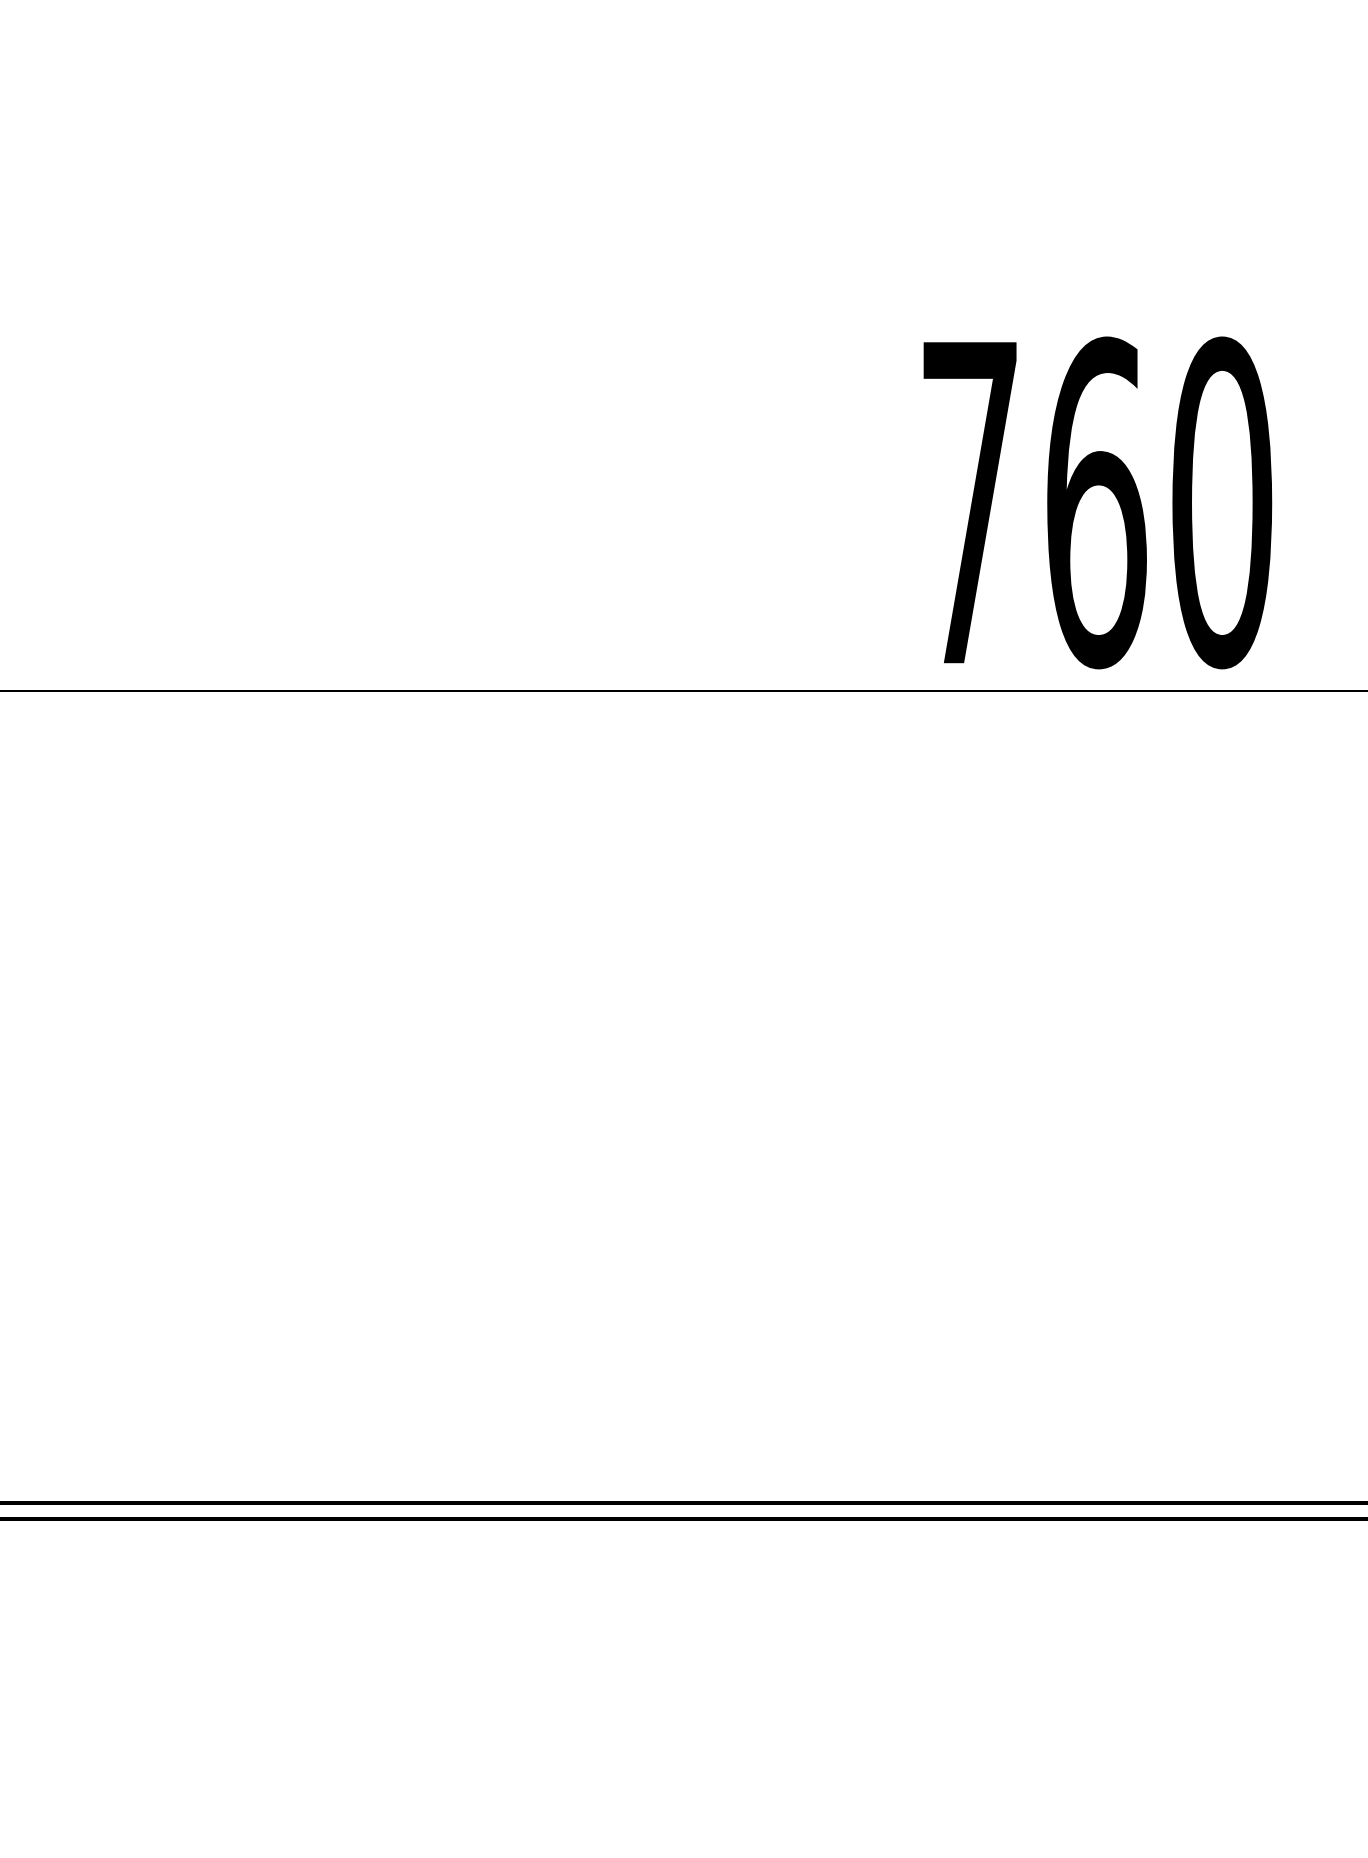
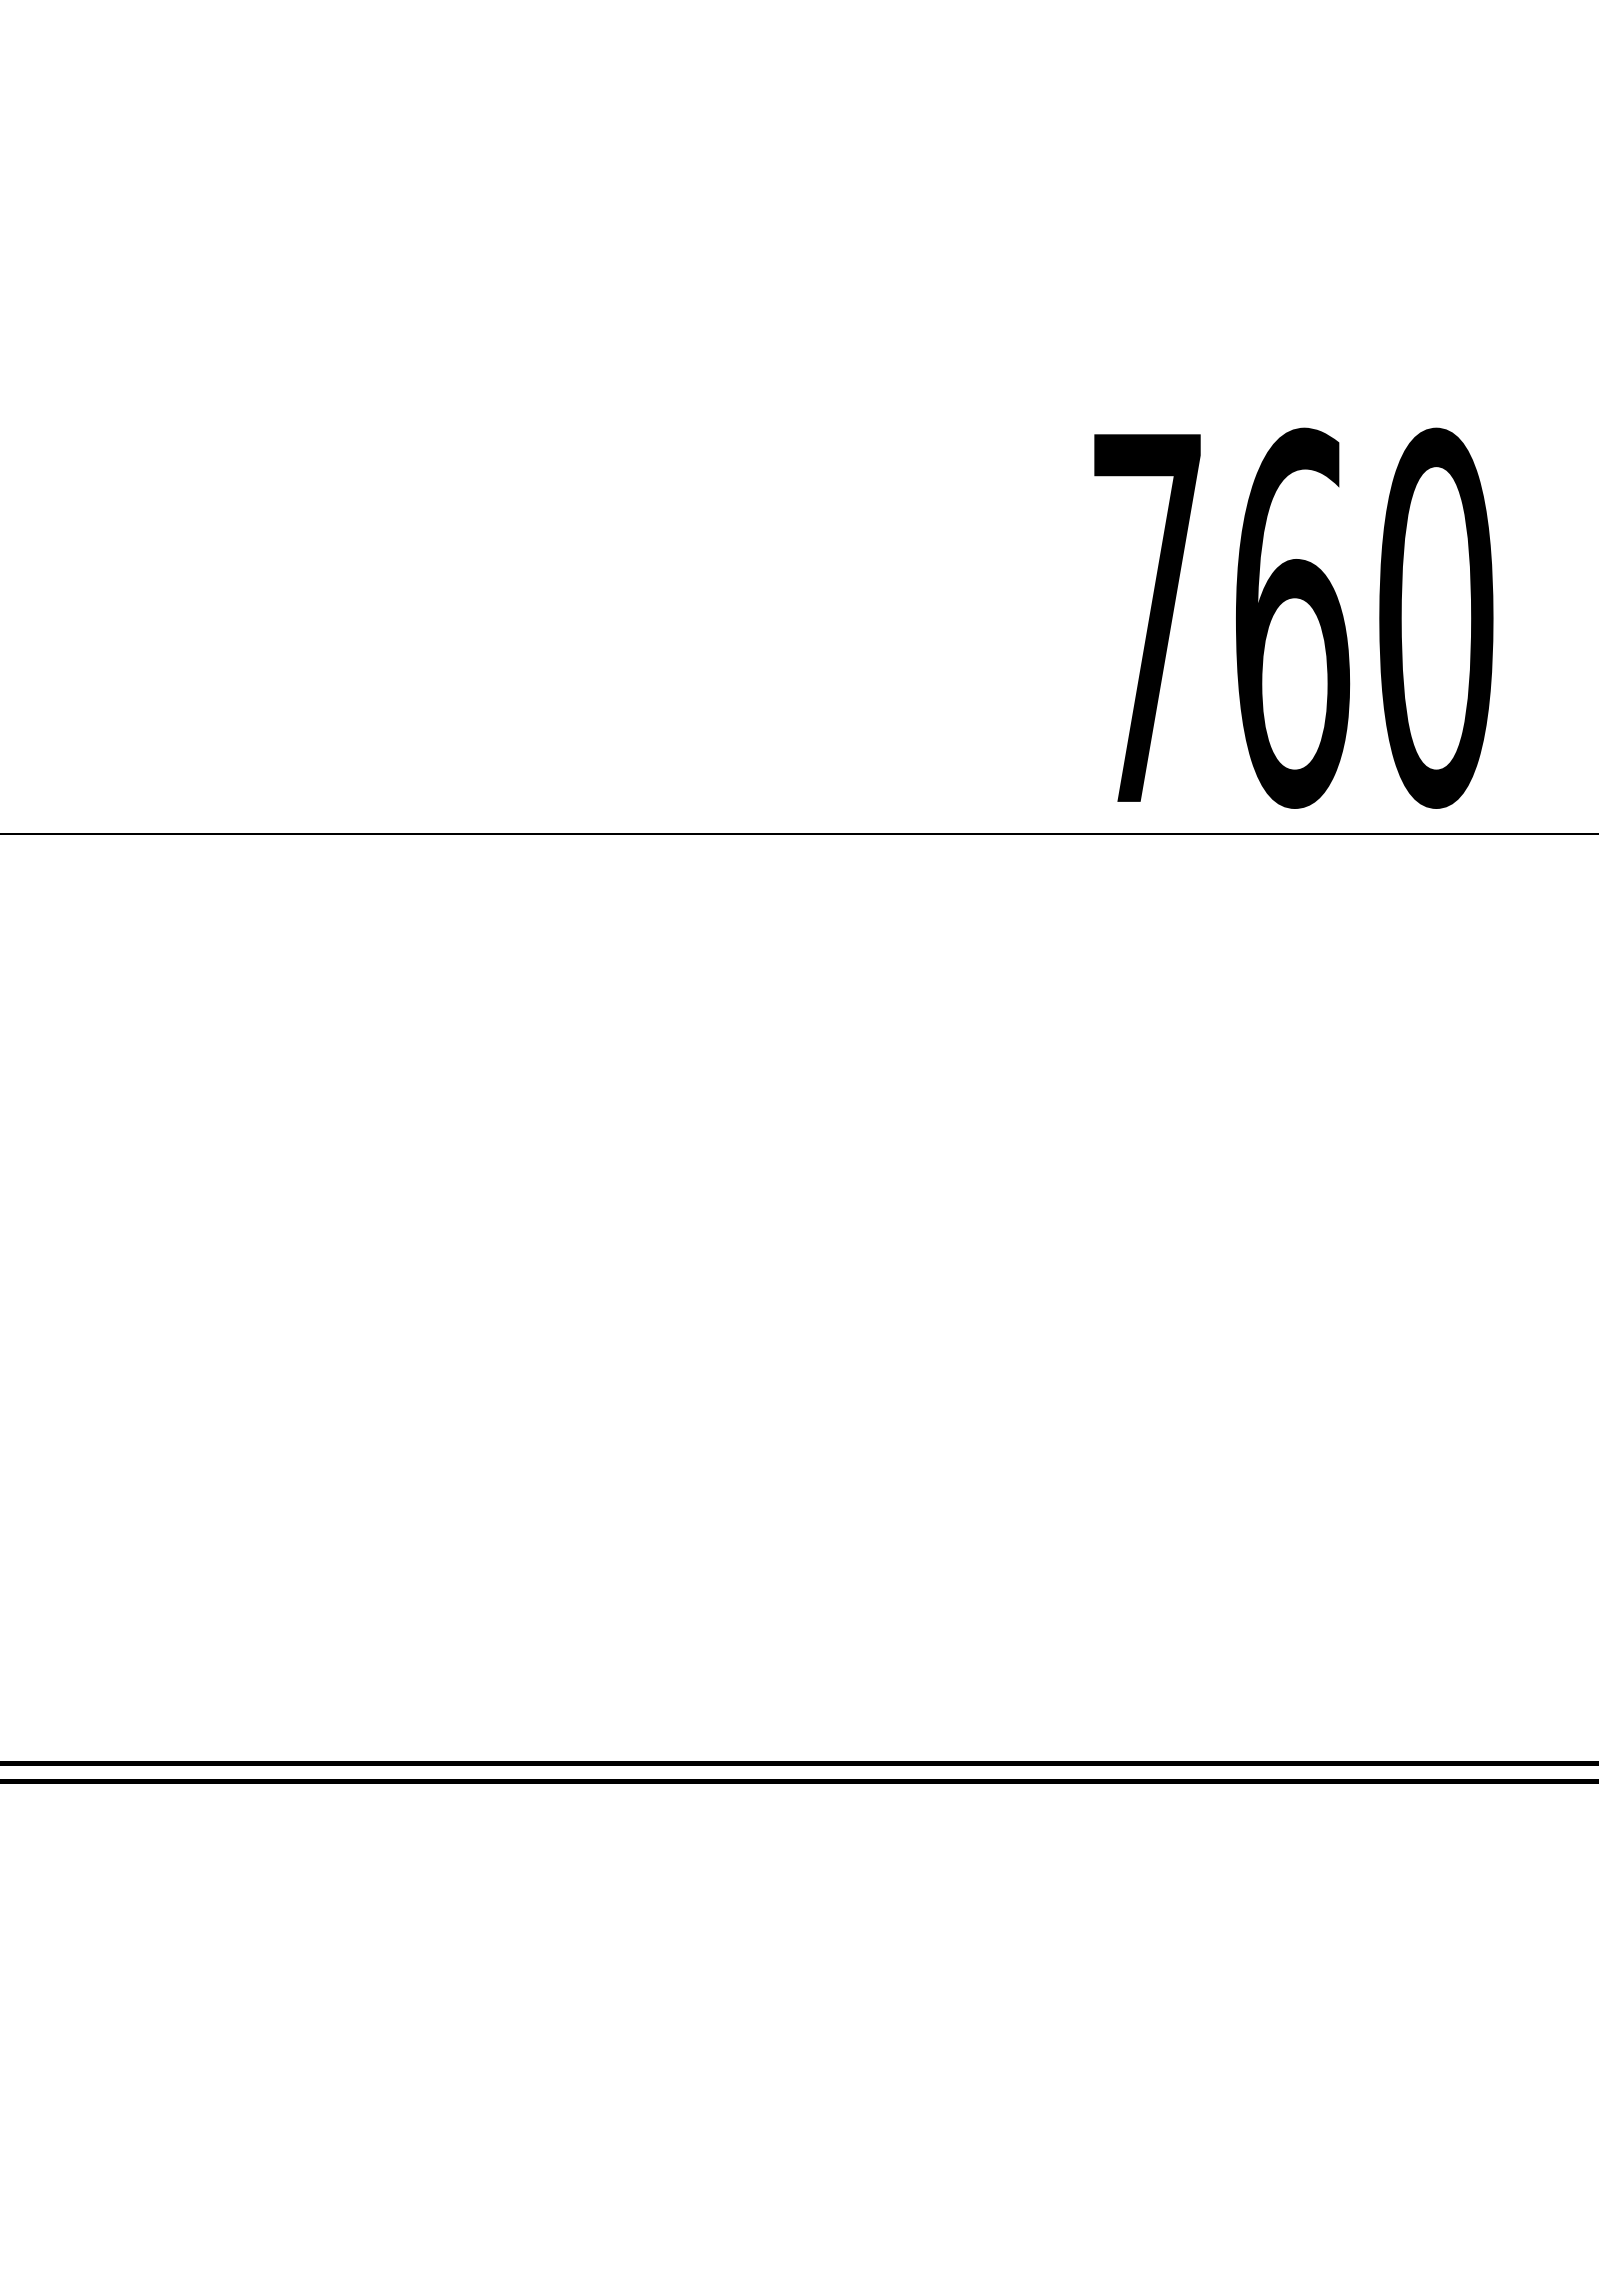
text: (1097, 502) -> (1293, 617), moved

